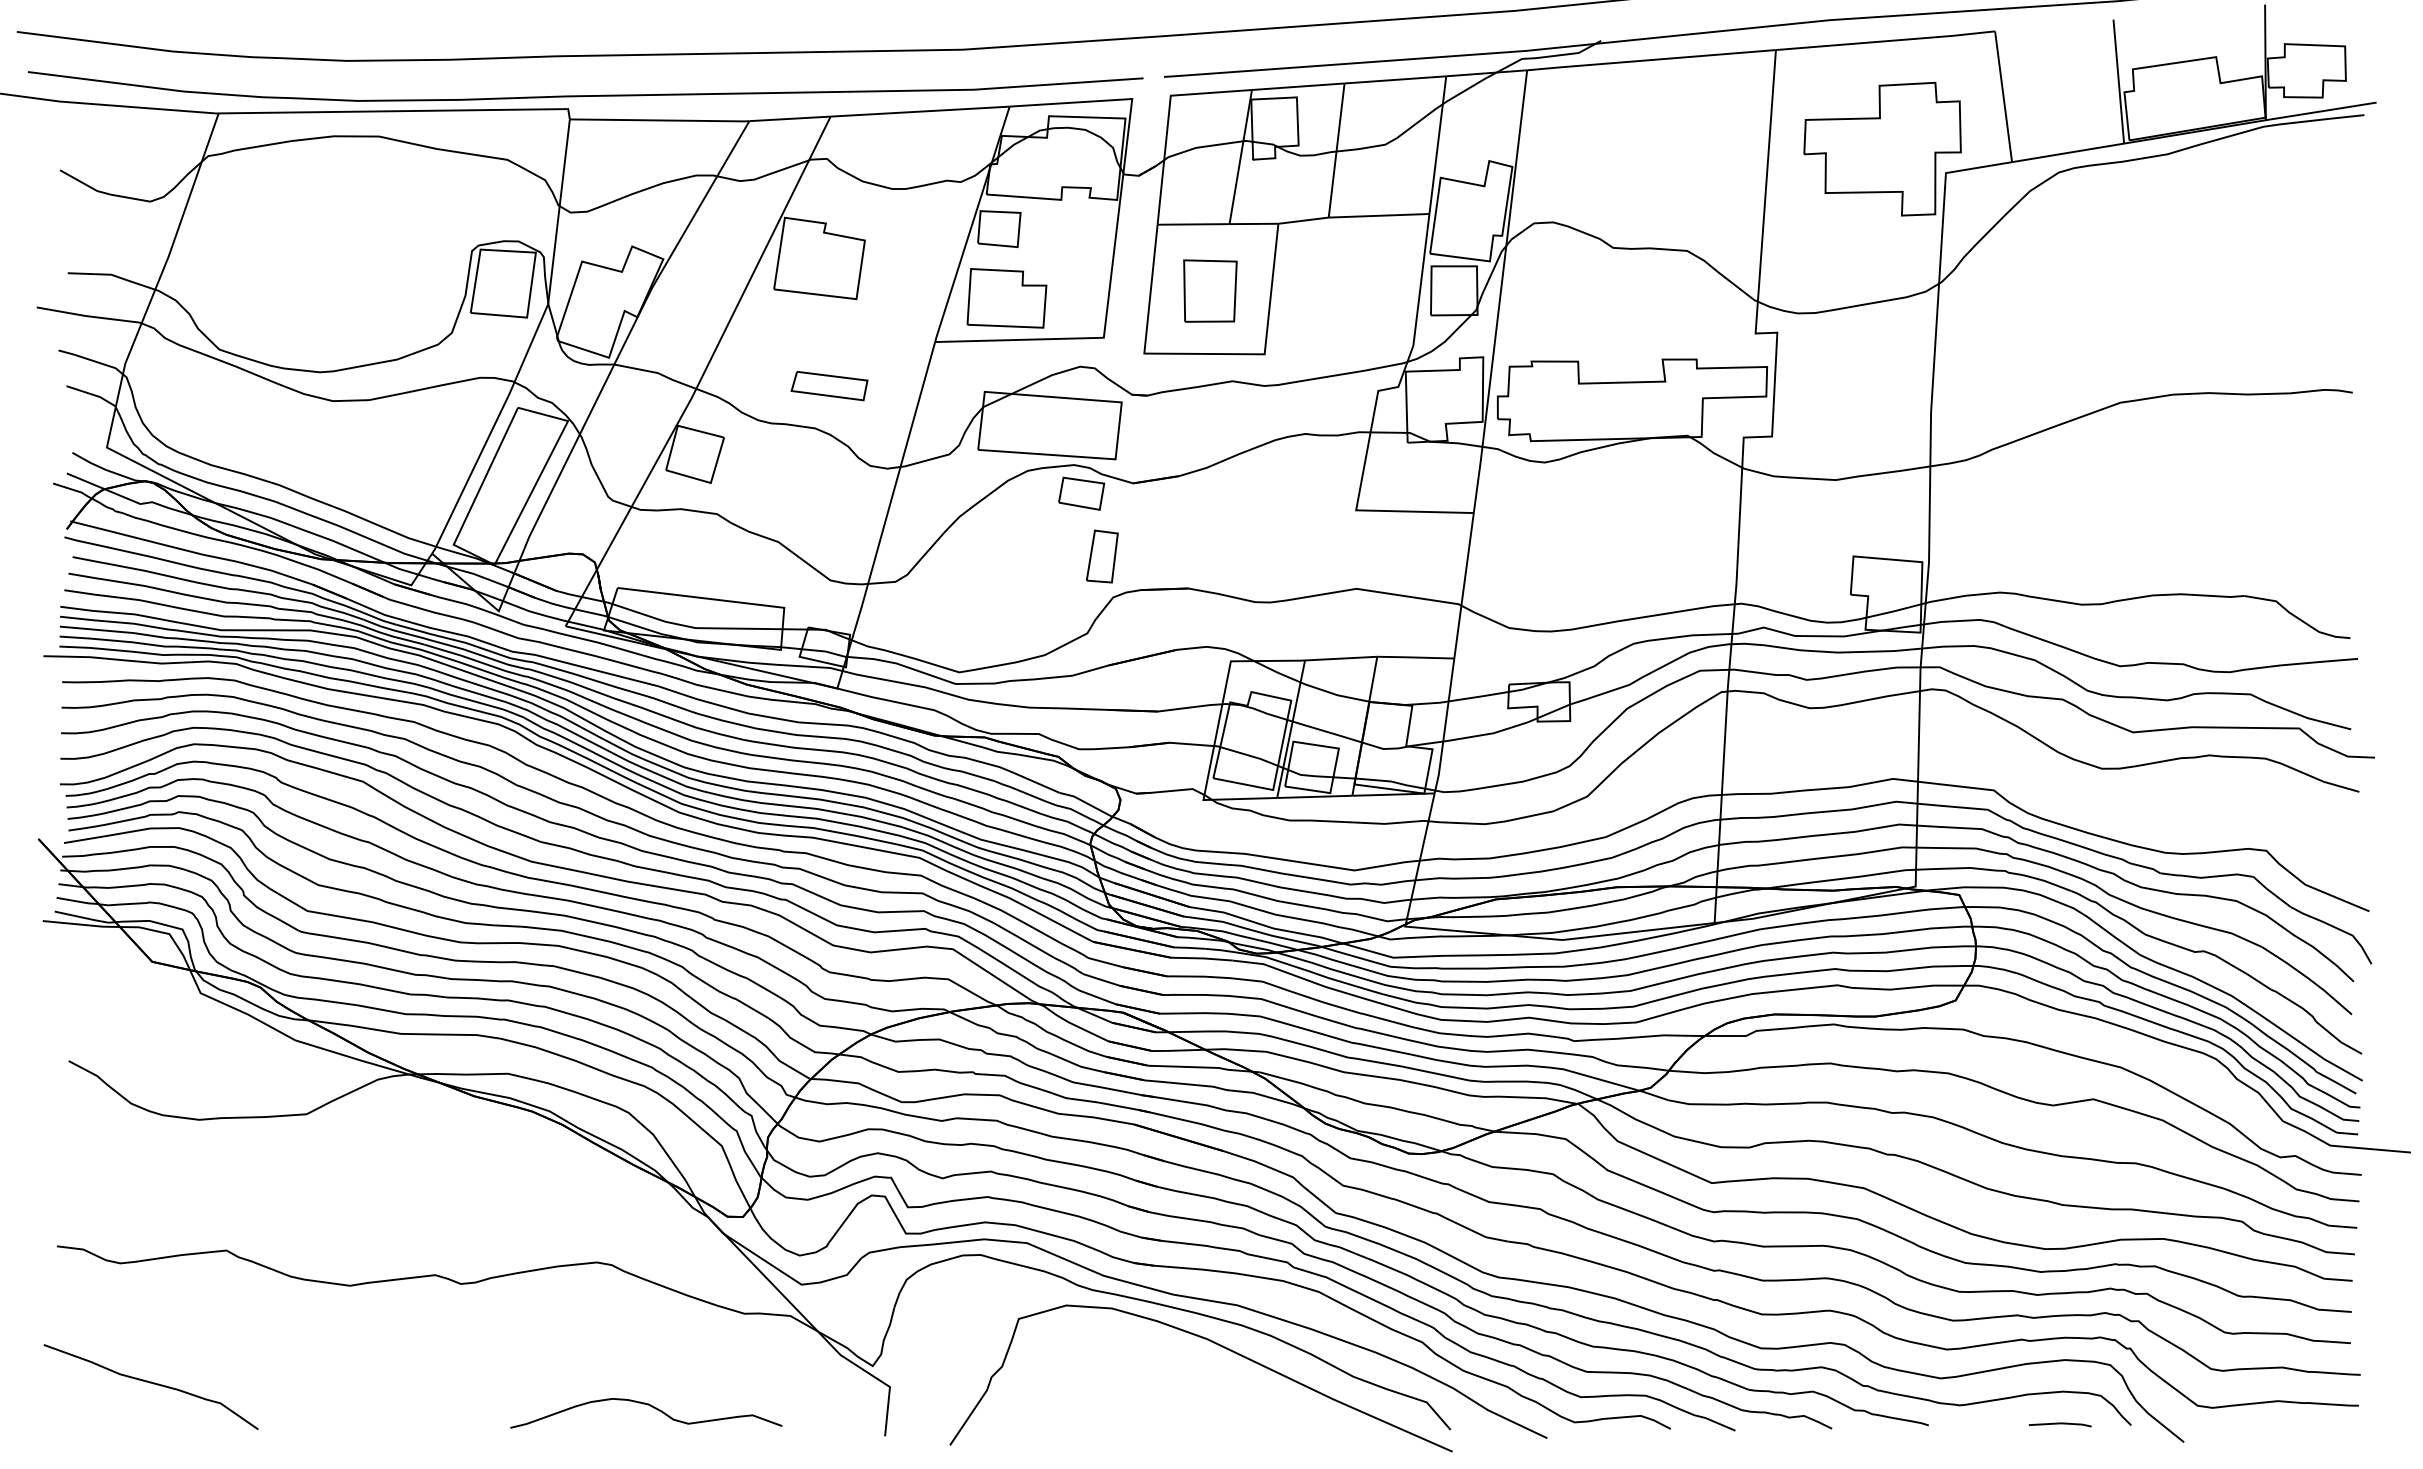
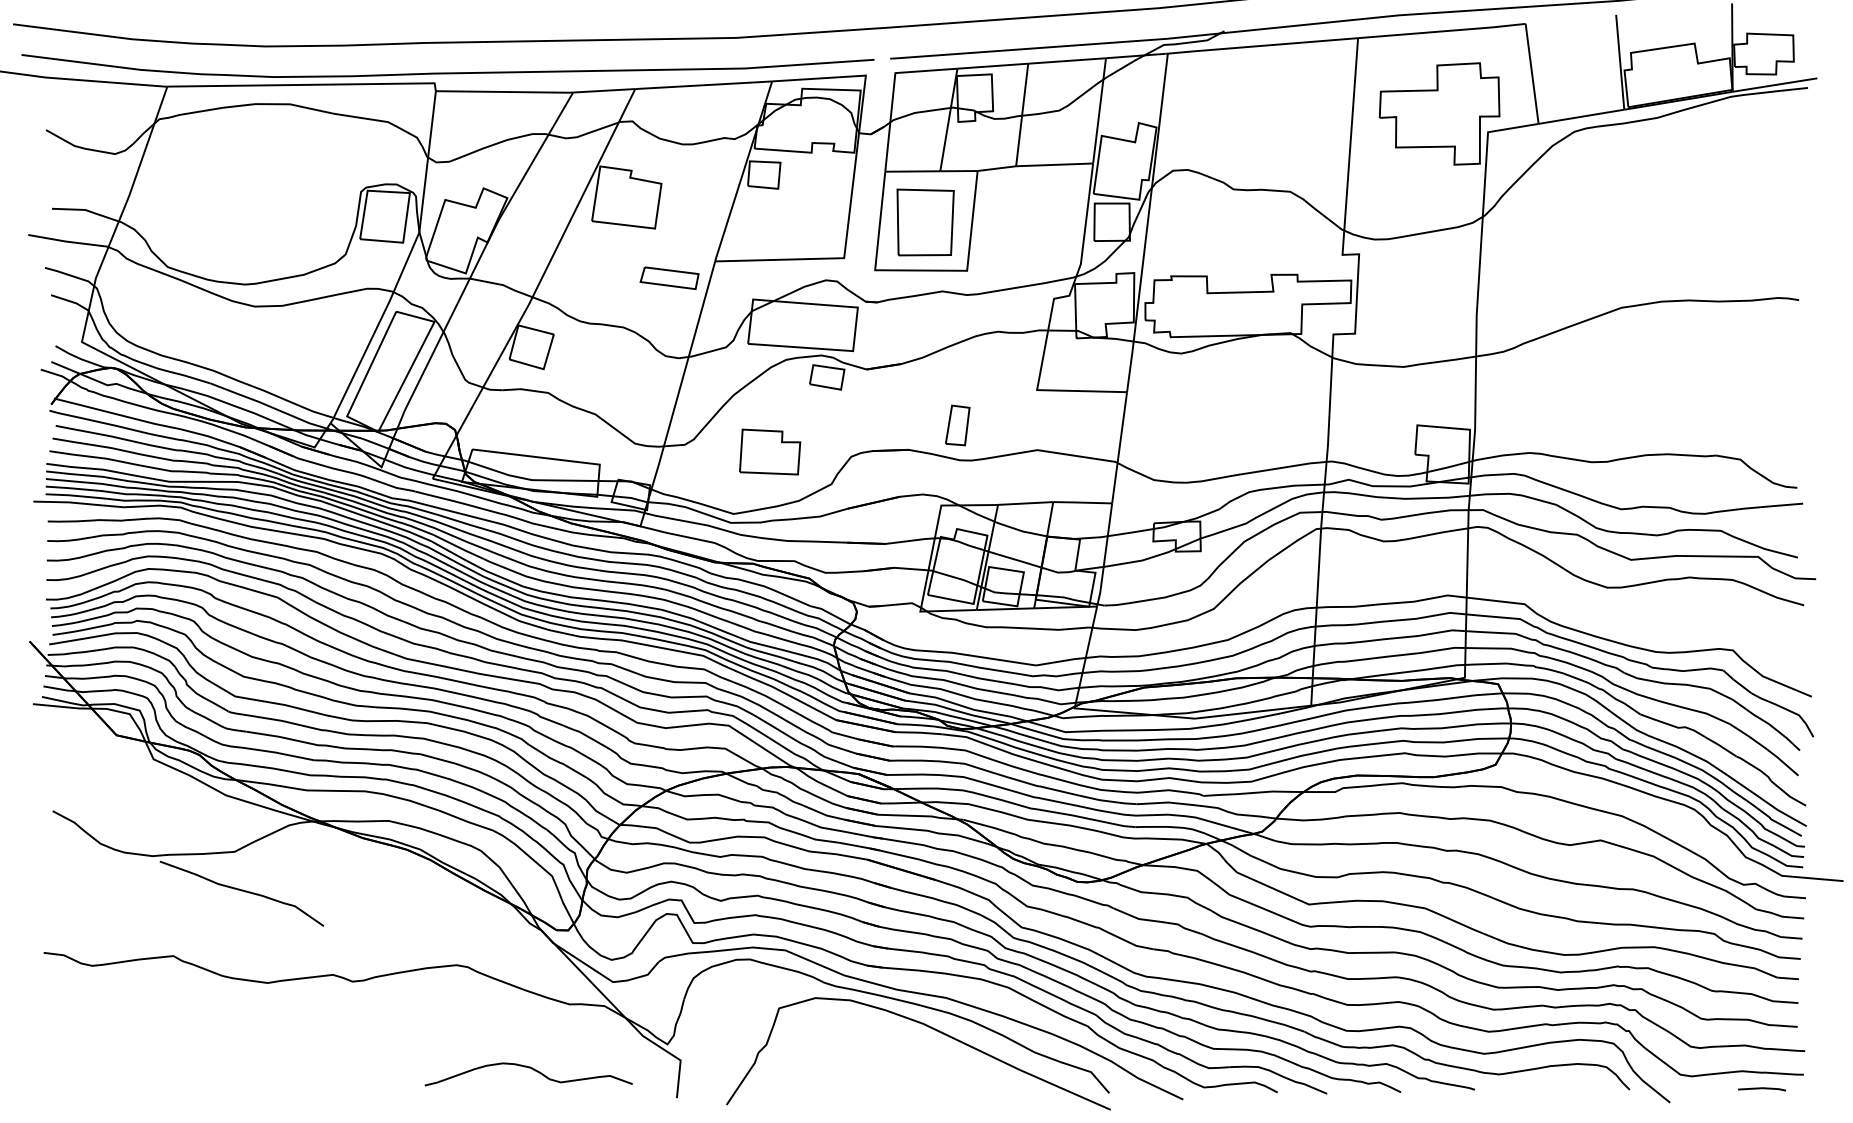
part: (1210, 290) -> (925, 222), size x1.4
part: (1006, 298) -> (769, 452), moved
part: (829, 386) -> (669, 278), moved
part: (1102, 556) -> (957, 425), moved
curve: (150, 1383) -> (241, 891), moved
curve: (651, 1407) -> (532, 1069), moved
line: (2059, 1424) -> (1761, 1089), moved

